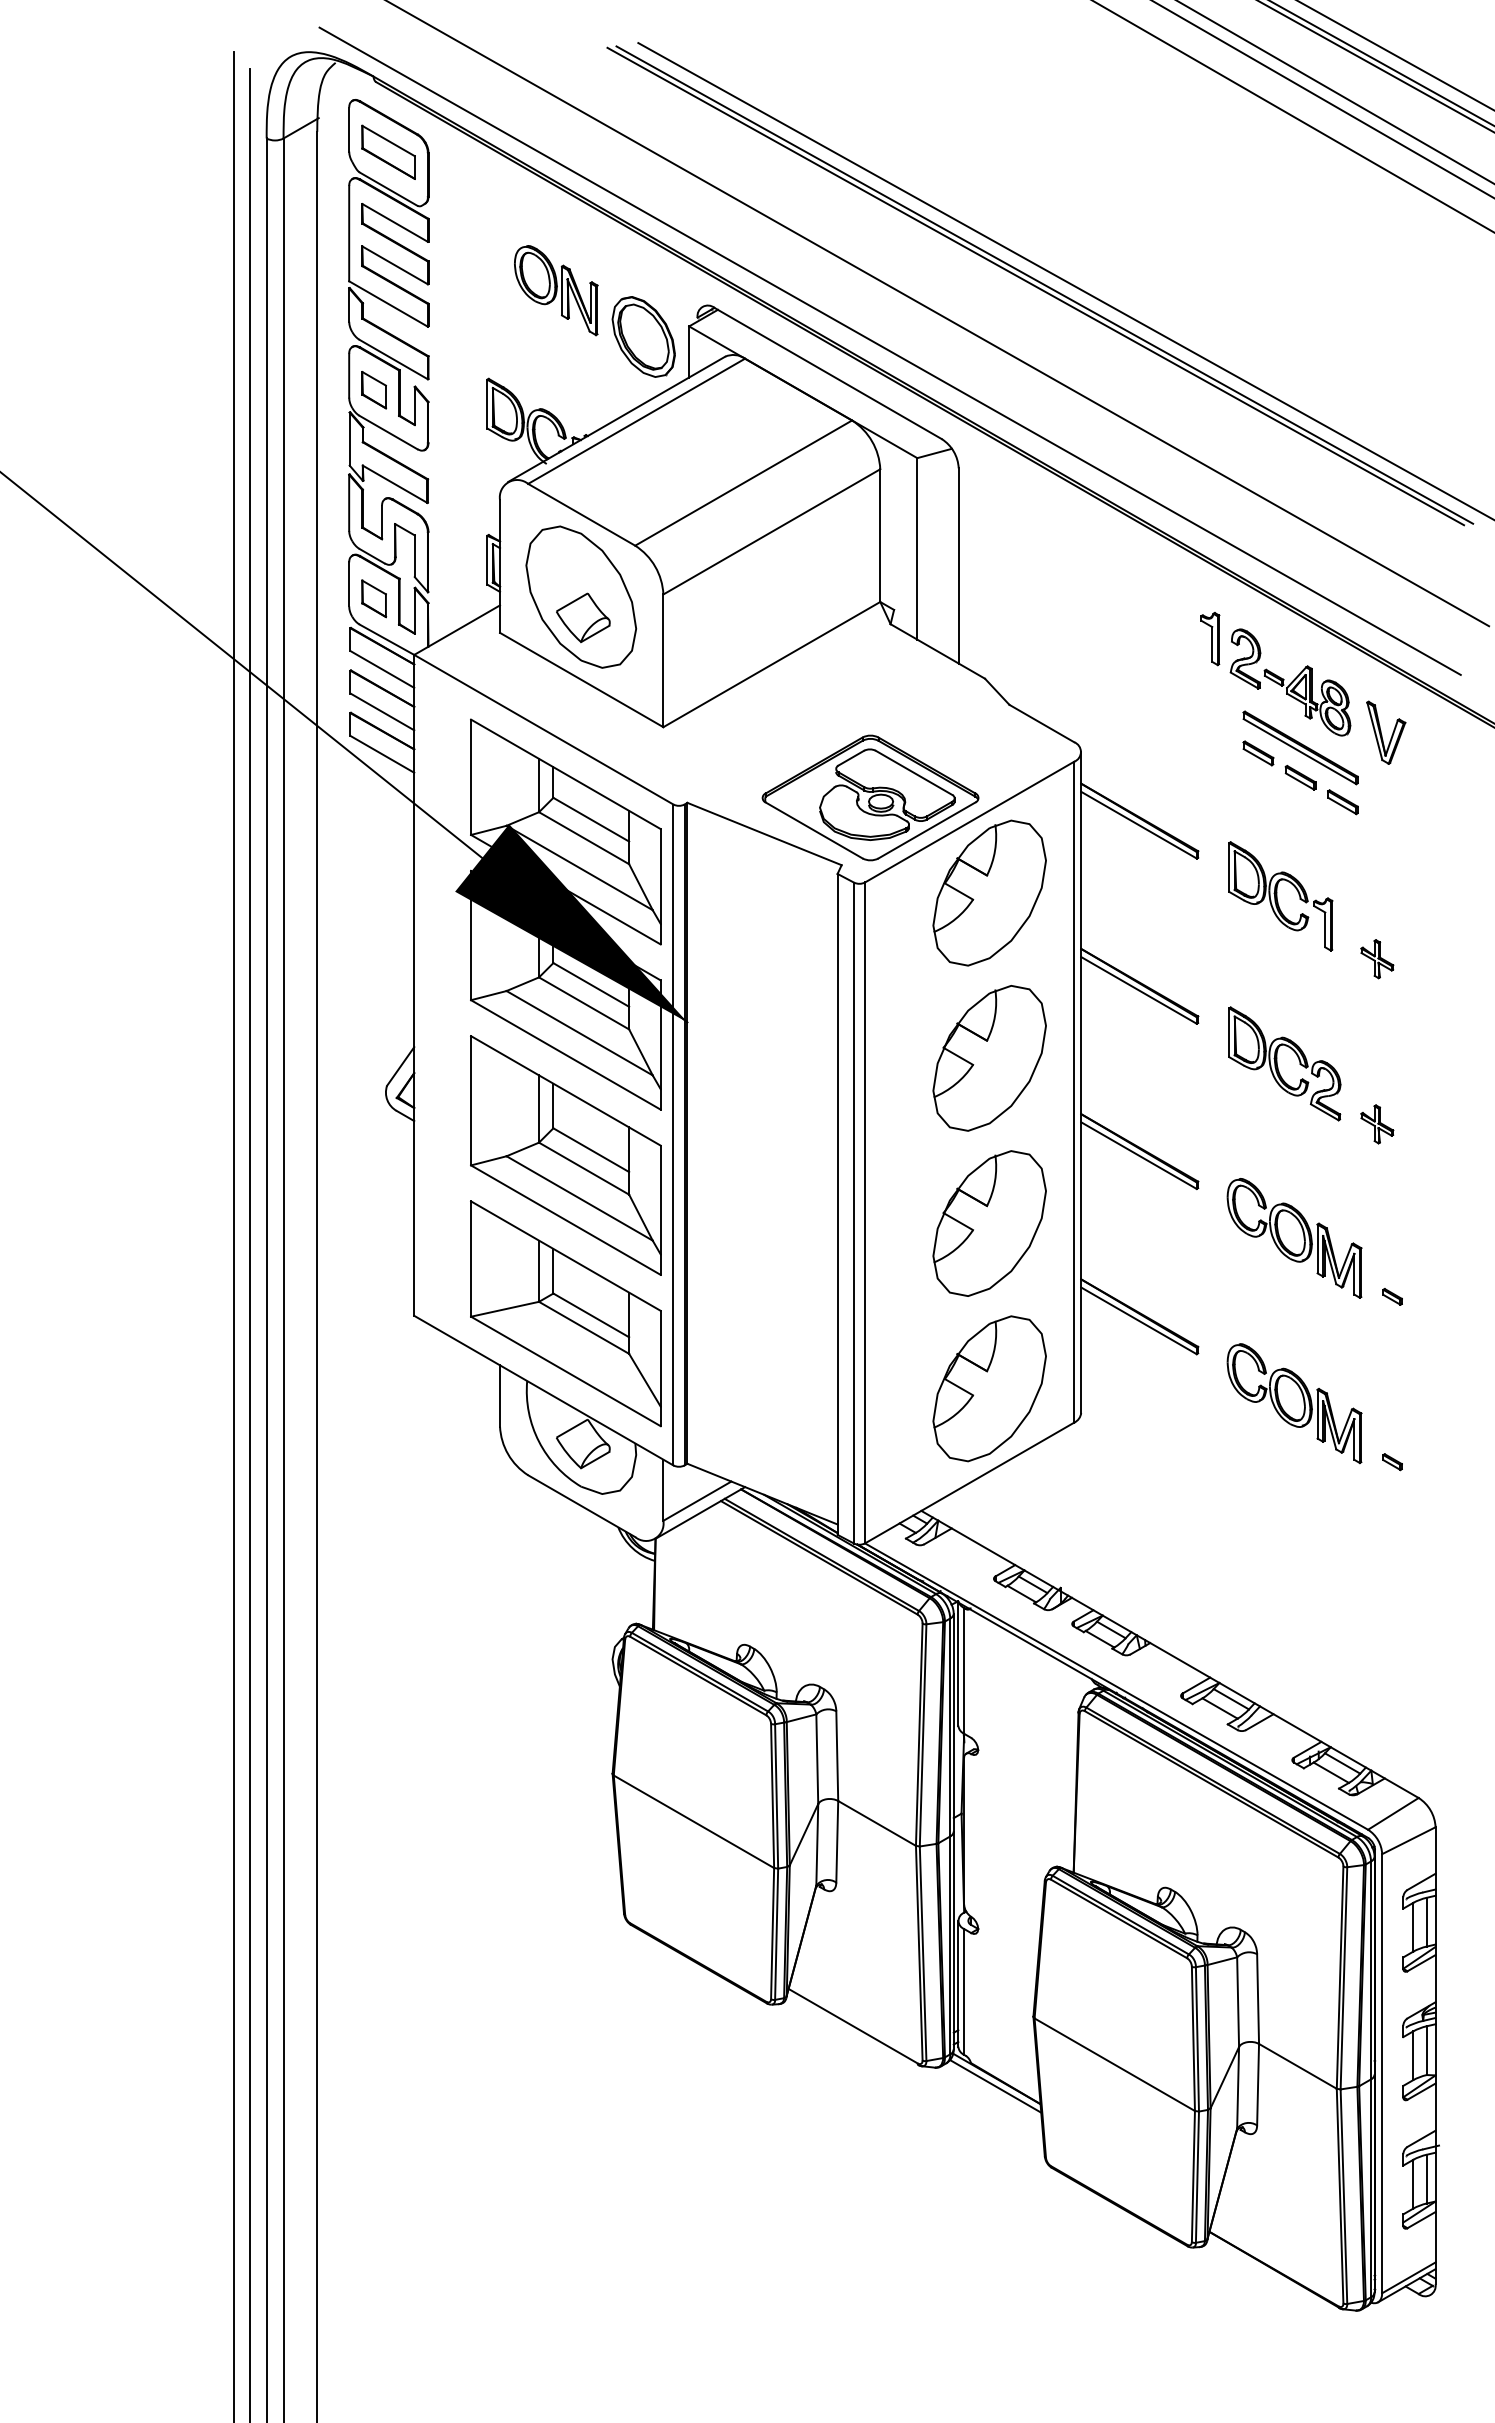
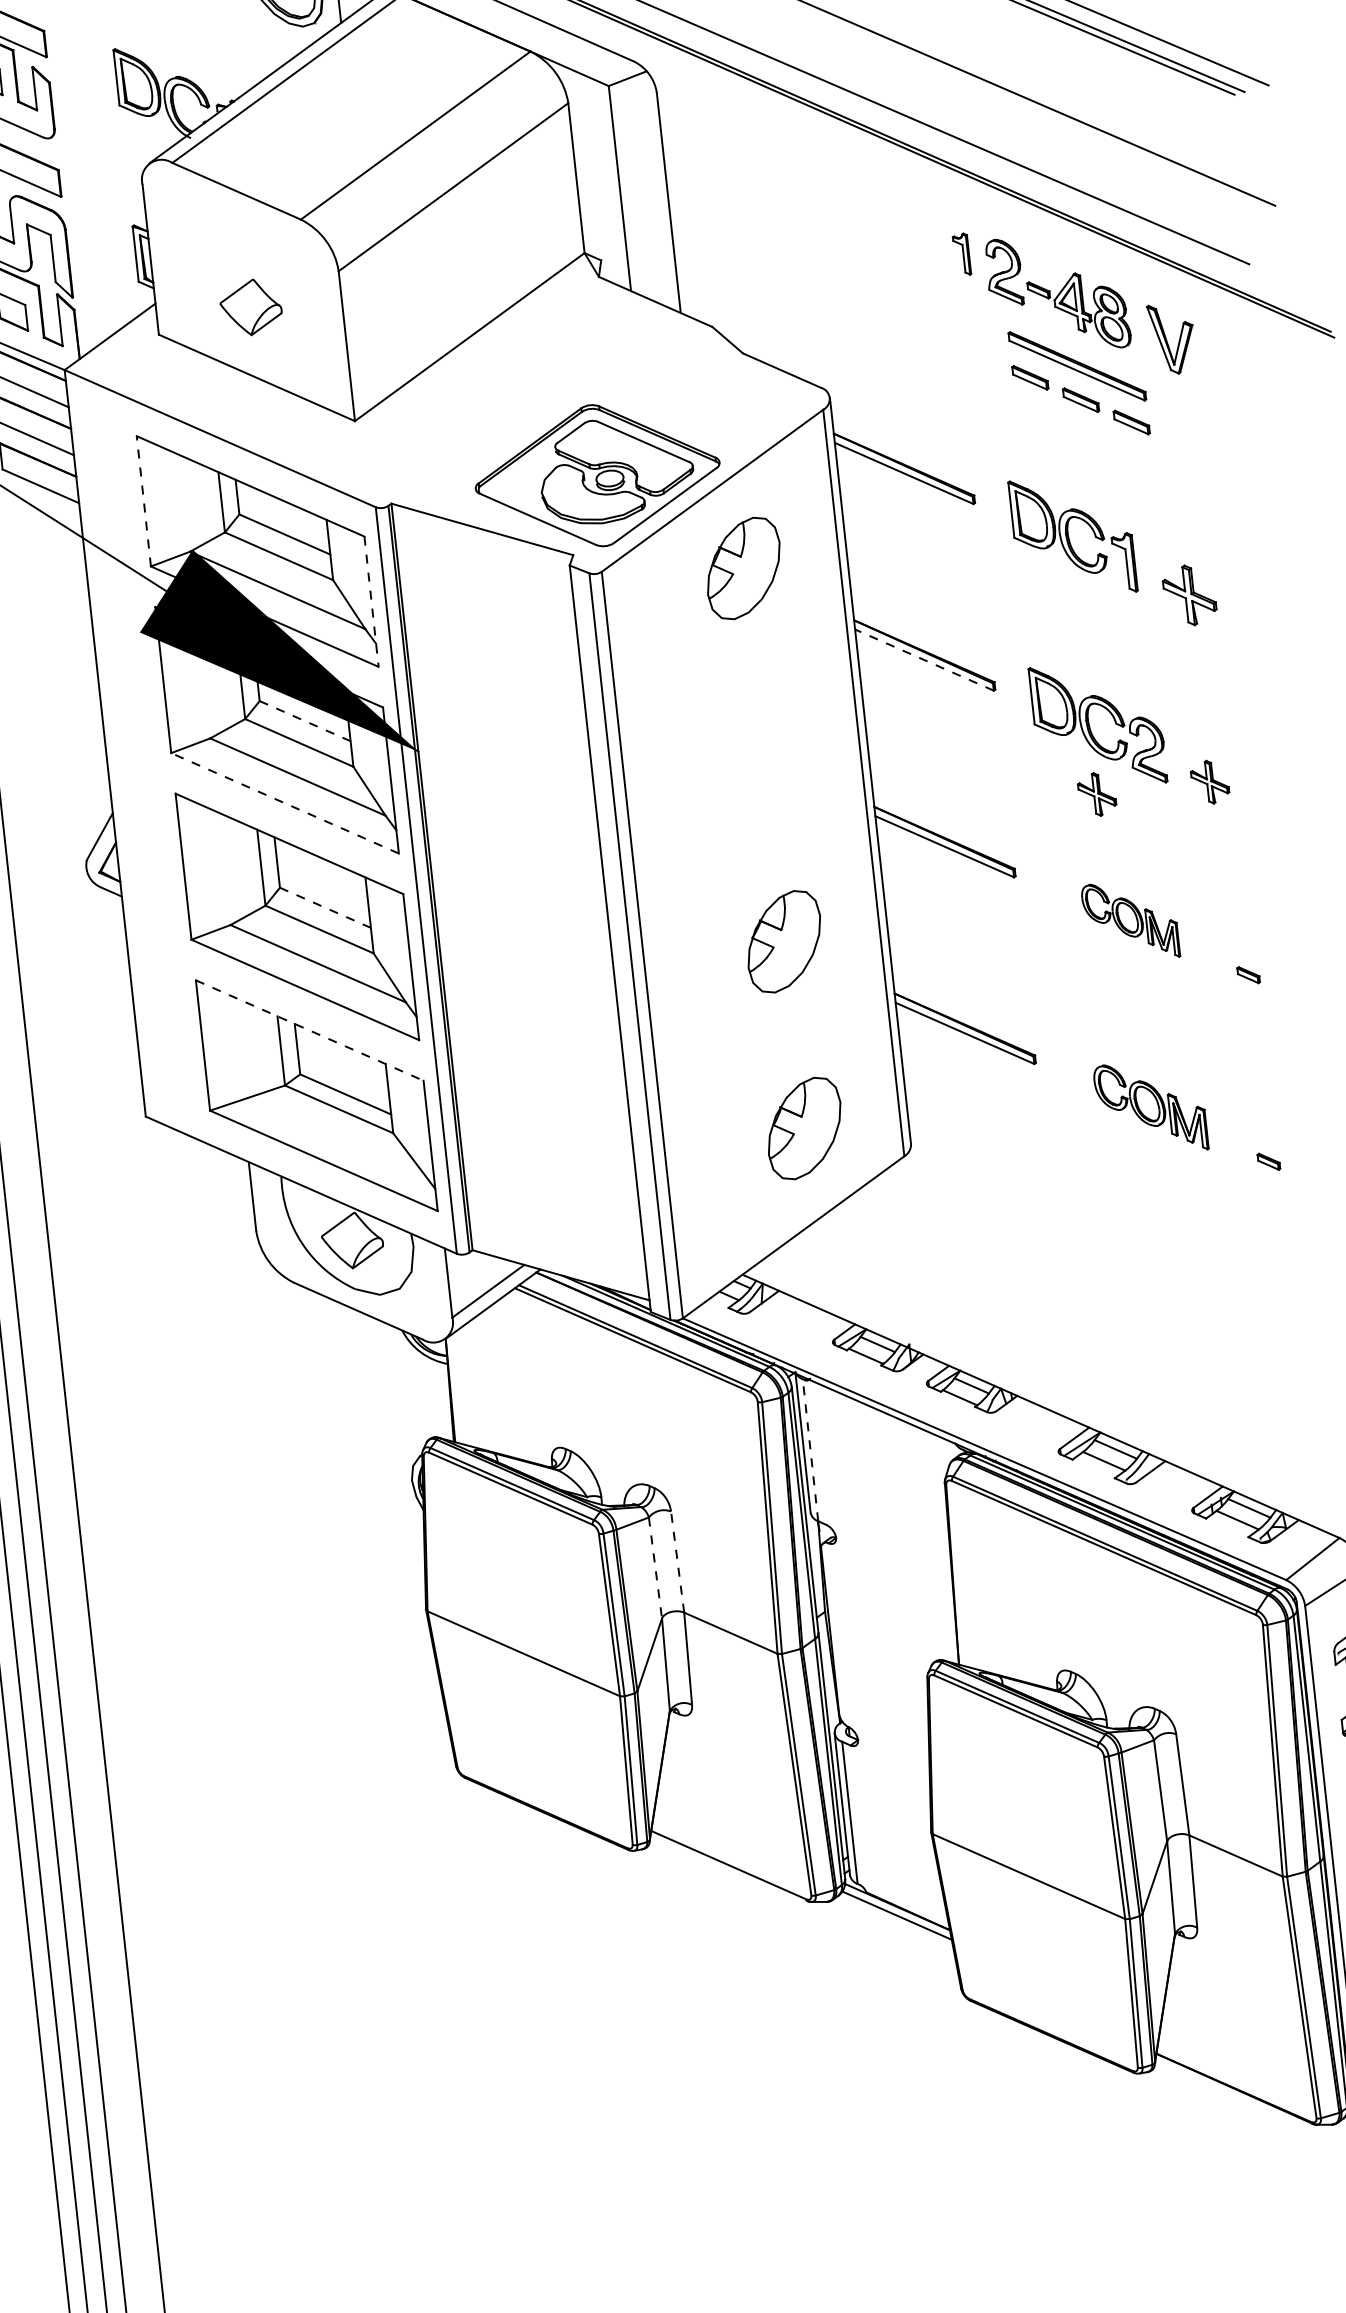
part: (581, 596) -> (246, 283), removed
part: (1210, 639) -> (962, 254), size x0.7
line: (471, 777) -> (144, 501), solid -> dashed
line: (660, 886) -> (371, 601), solid -> dashed
part: (989, 892) -> (743, 567), size x0.6
part: (1377, 959) -> (1190, 595), size x1.4
line: (591, 984) -> (305, 720), solid -> dashed
line: (1138, 990) -> (923, 660), solid -> dashed
line: (565, 1054) -> (284, 802), solid -> dashed
part: (989, 1058) -> (763, 755), removed
part: (1277, 1124) -> (1097, 794), added
line: (591, 1150) -> (325, 908), solid -> dashed
part: (989, 1223) -> (784, 941), size x0.6
part: (1294, 1238) -> (1130, 921), size x0.6
line: (566, 1256) -> (310, 1030), solid -> dashed
part: (989, 1388) -> (804, 1128), size x0.6
part: (1294, 1403) -> (1150, 1107), size x0.7
line: (964, 1670) -> (810, 1449), solid -> dashed
line: (837, 1756) -> (677, 1562), solid -> dashed
line: (817, 1759) -> (655, 1568), solid -> dashed

